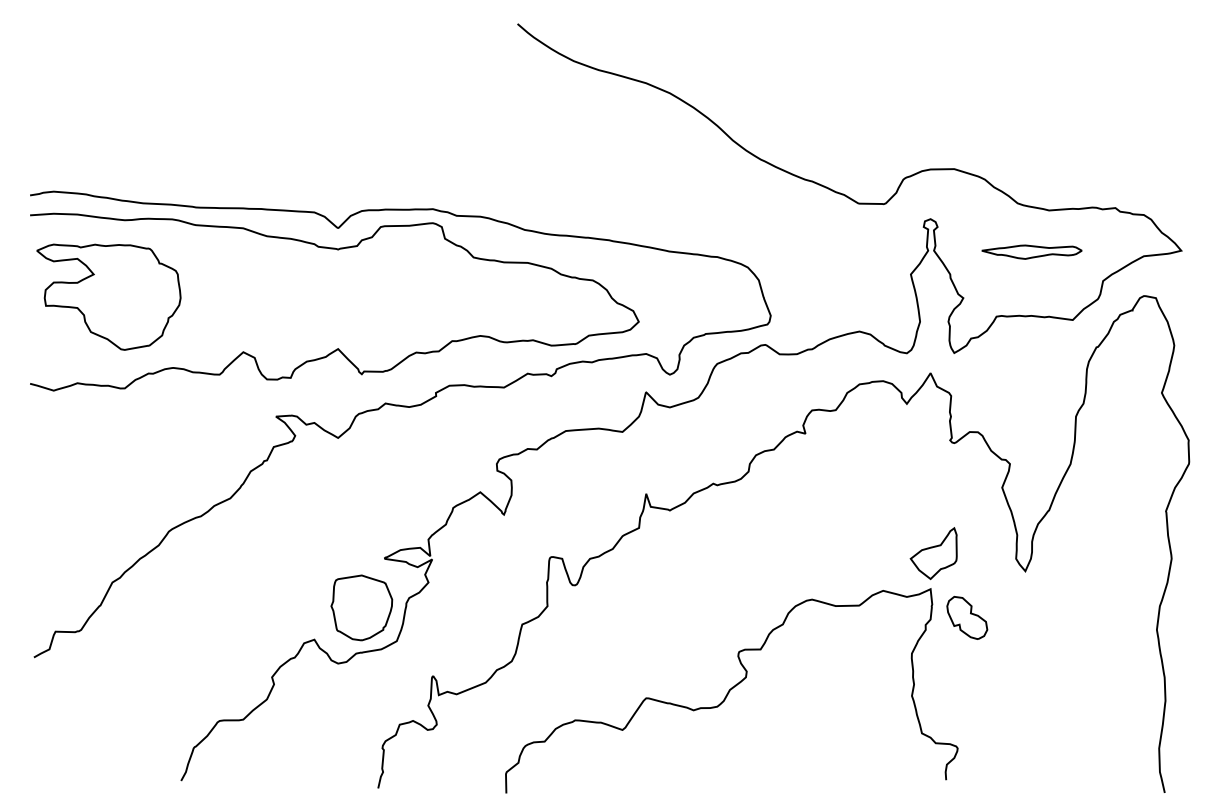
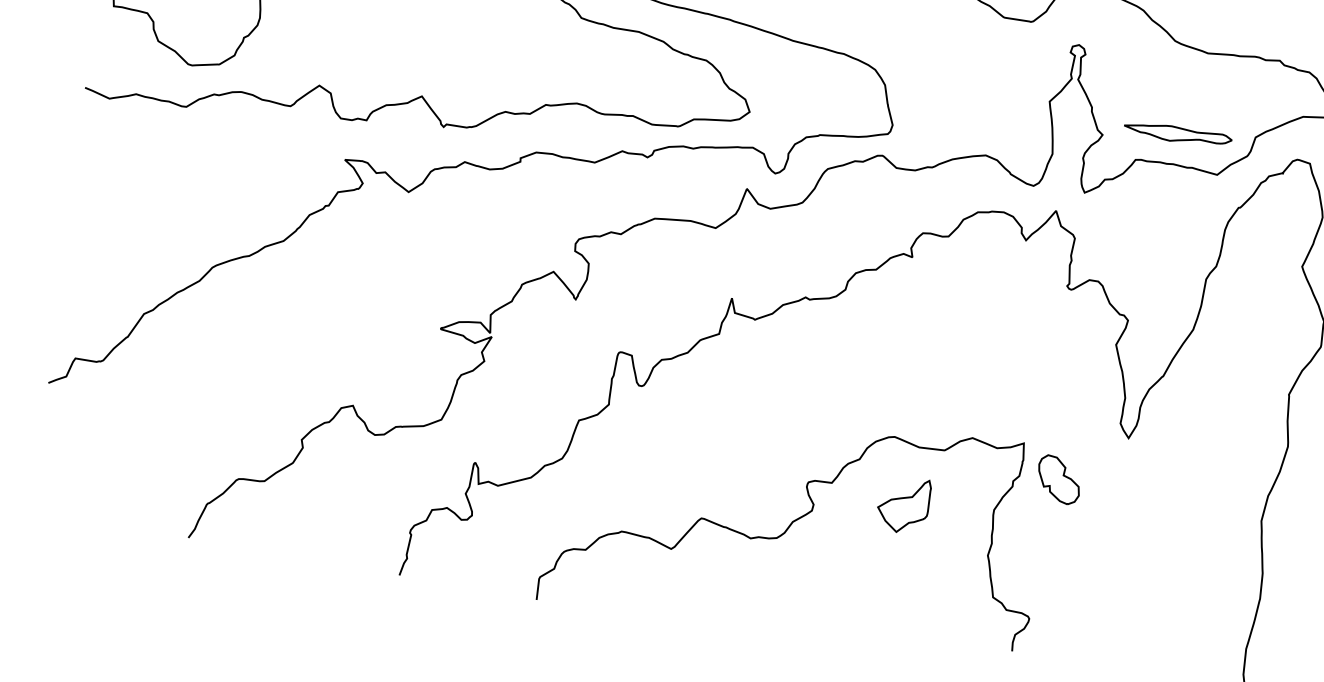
part: (1031, 251) -> (1177, 133), moved
part: (933, 553) -> (903, 504), moved
part: (361, 607) -> (408, 378), removed

